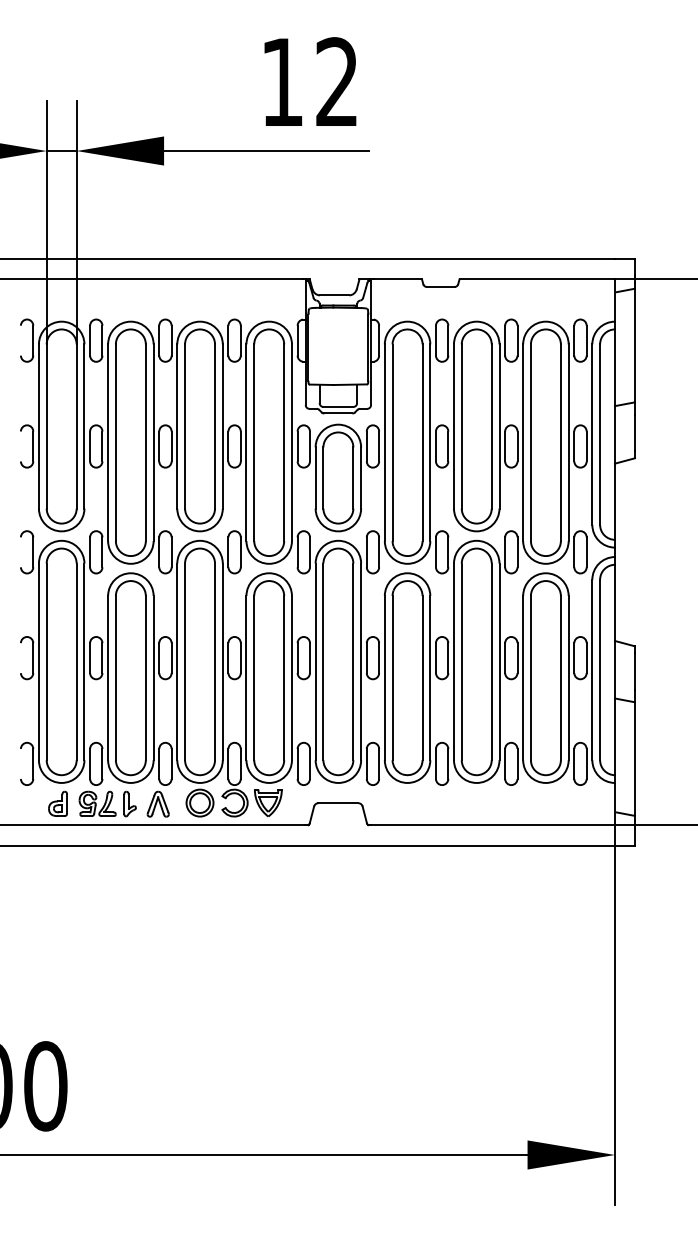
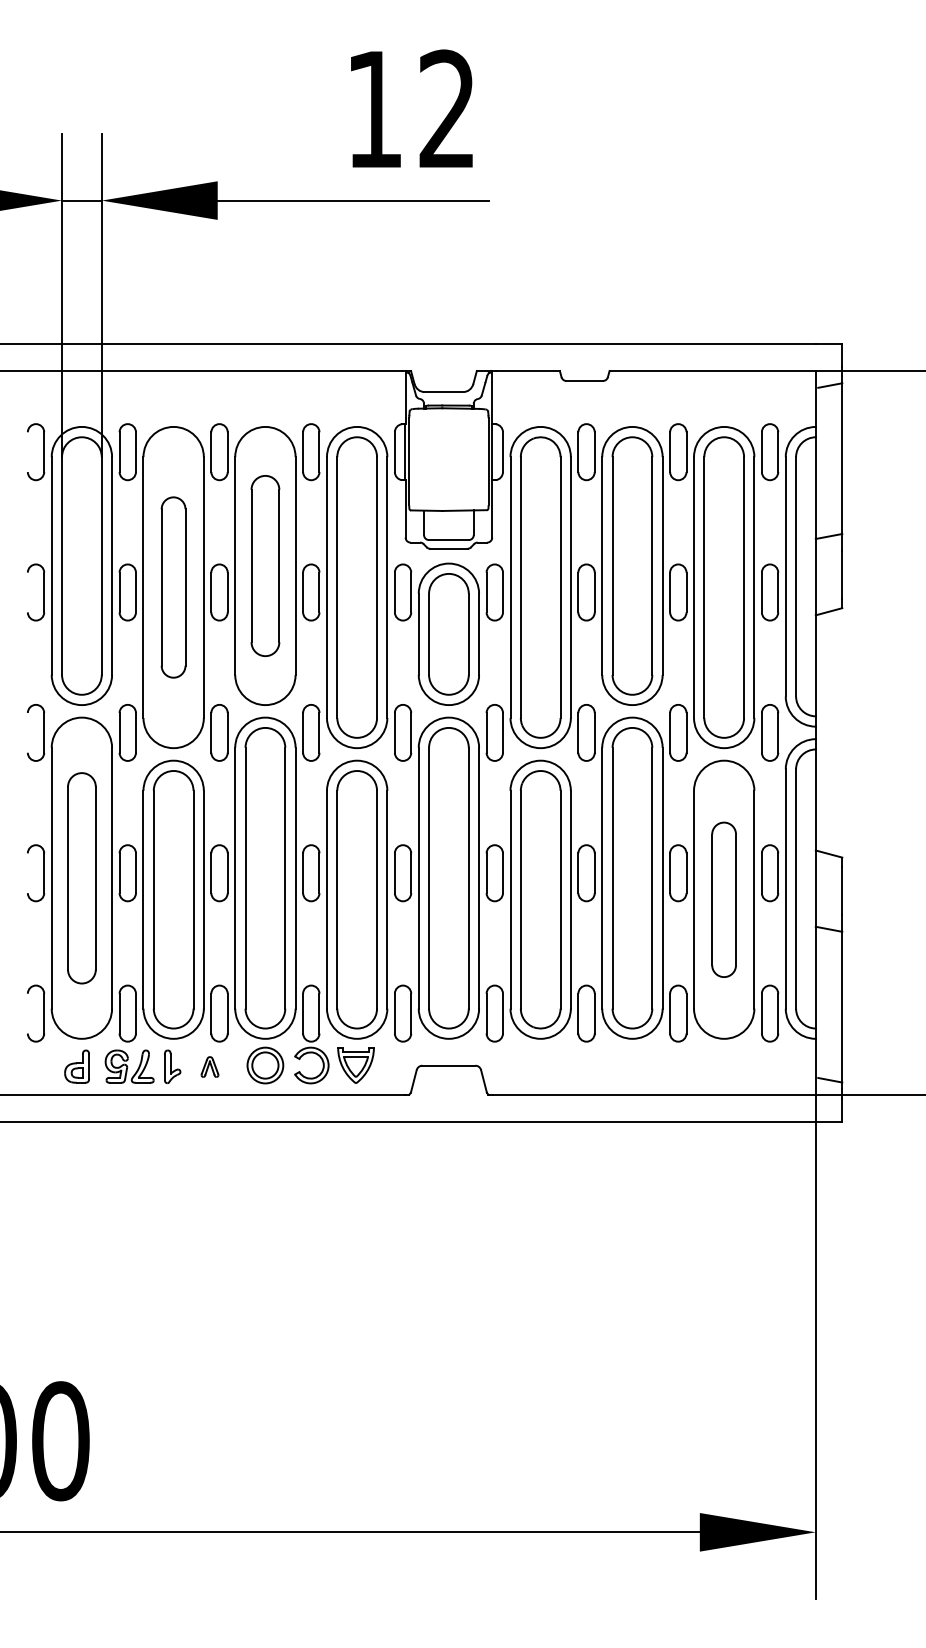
part: (200, 426) -> (265, 565), size x0.7
part: (130, 442) -> (173, 587), size x0.6
part: (61, 662) -> (81, 878), size x0.7
part: (545, 677) -> (723, 899), size x0.6
part: (157, 803) -> (209, 1066), size x0.6

